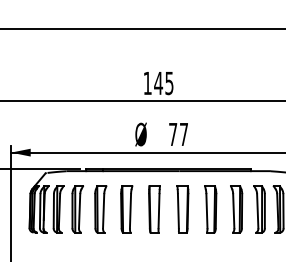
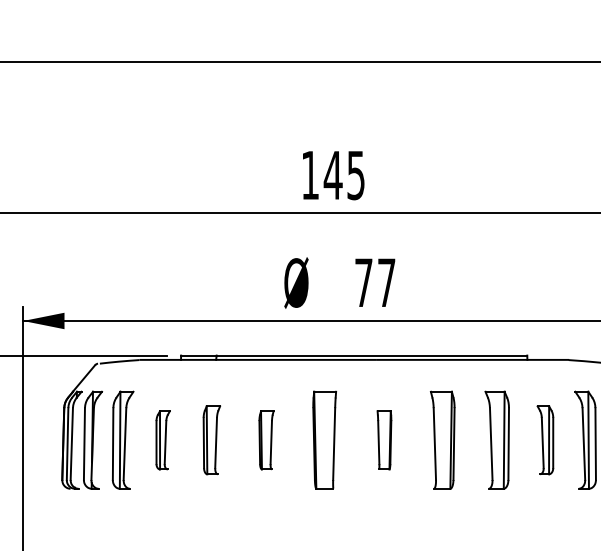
part: (77, 209) -> (162, 440), size x0.6
part: (100, 209) -> (211, 440), size x0.7
part: (126, 209) -> (265, 440), size x0.6
part: (182, 209) -> (383, 440), size x0.6
part: (259, 209) -> (545, 440), size x0.7

